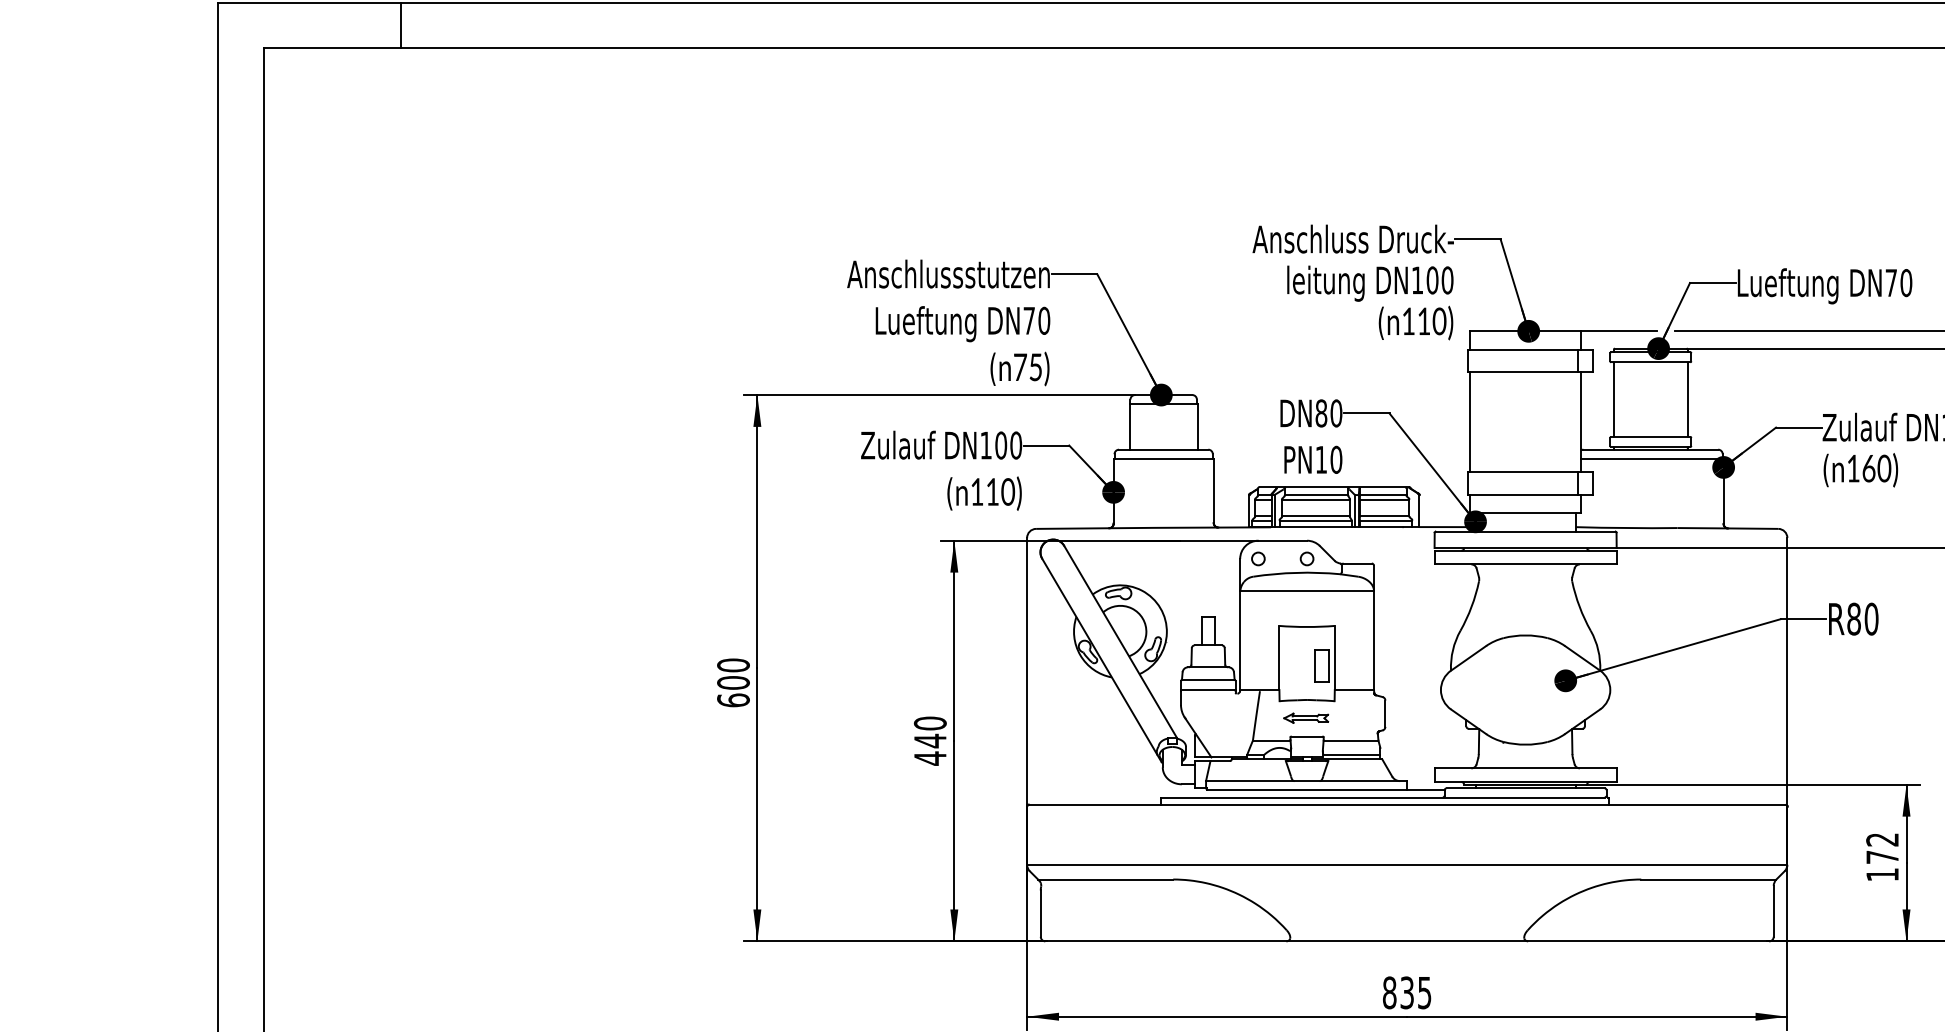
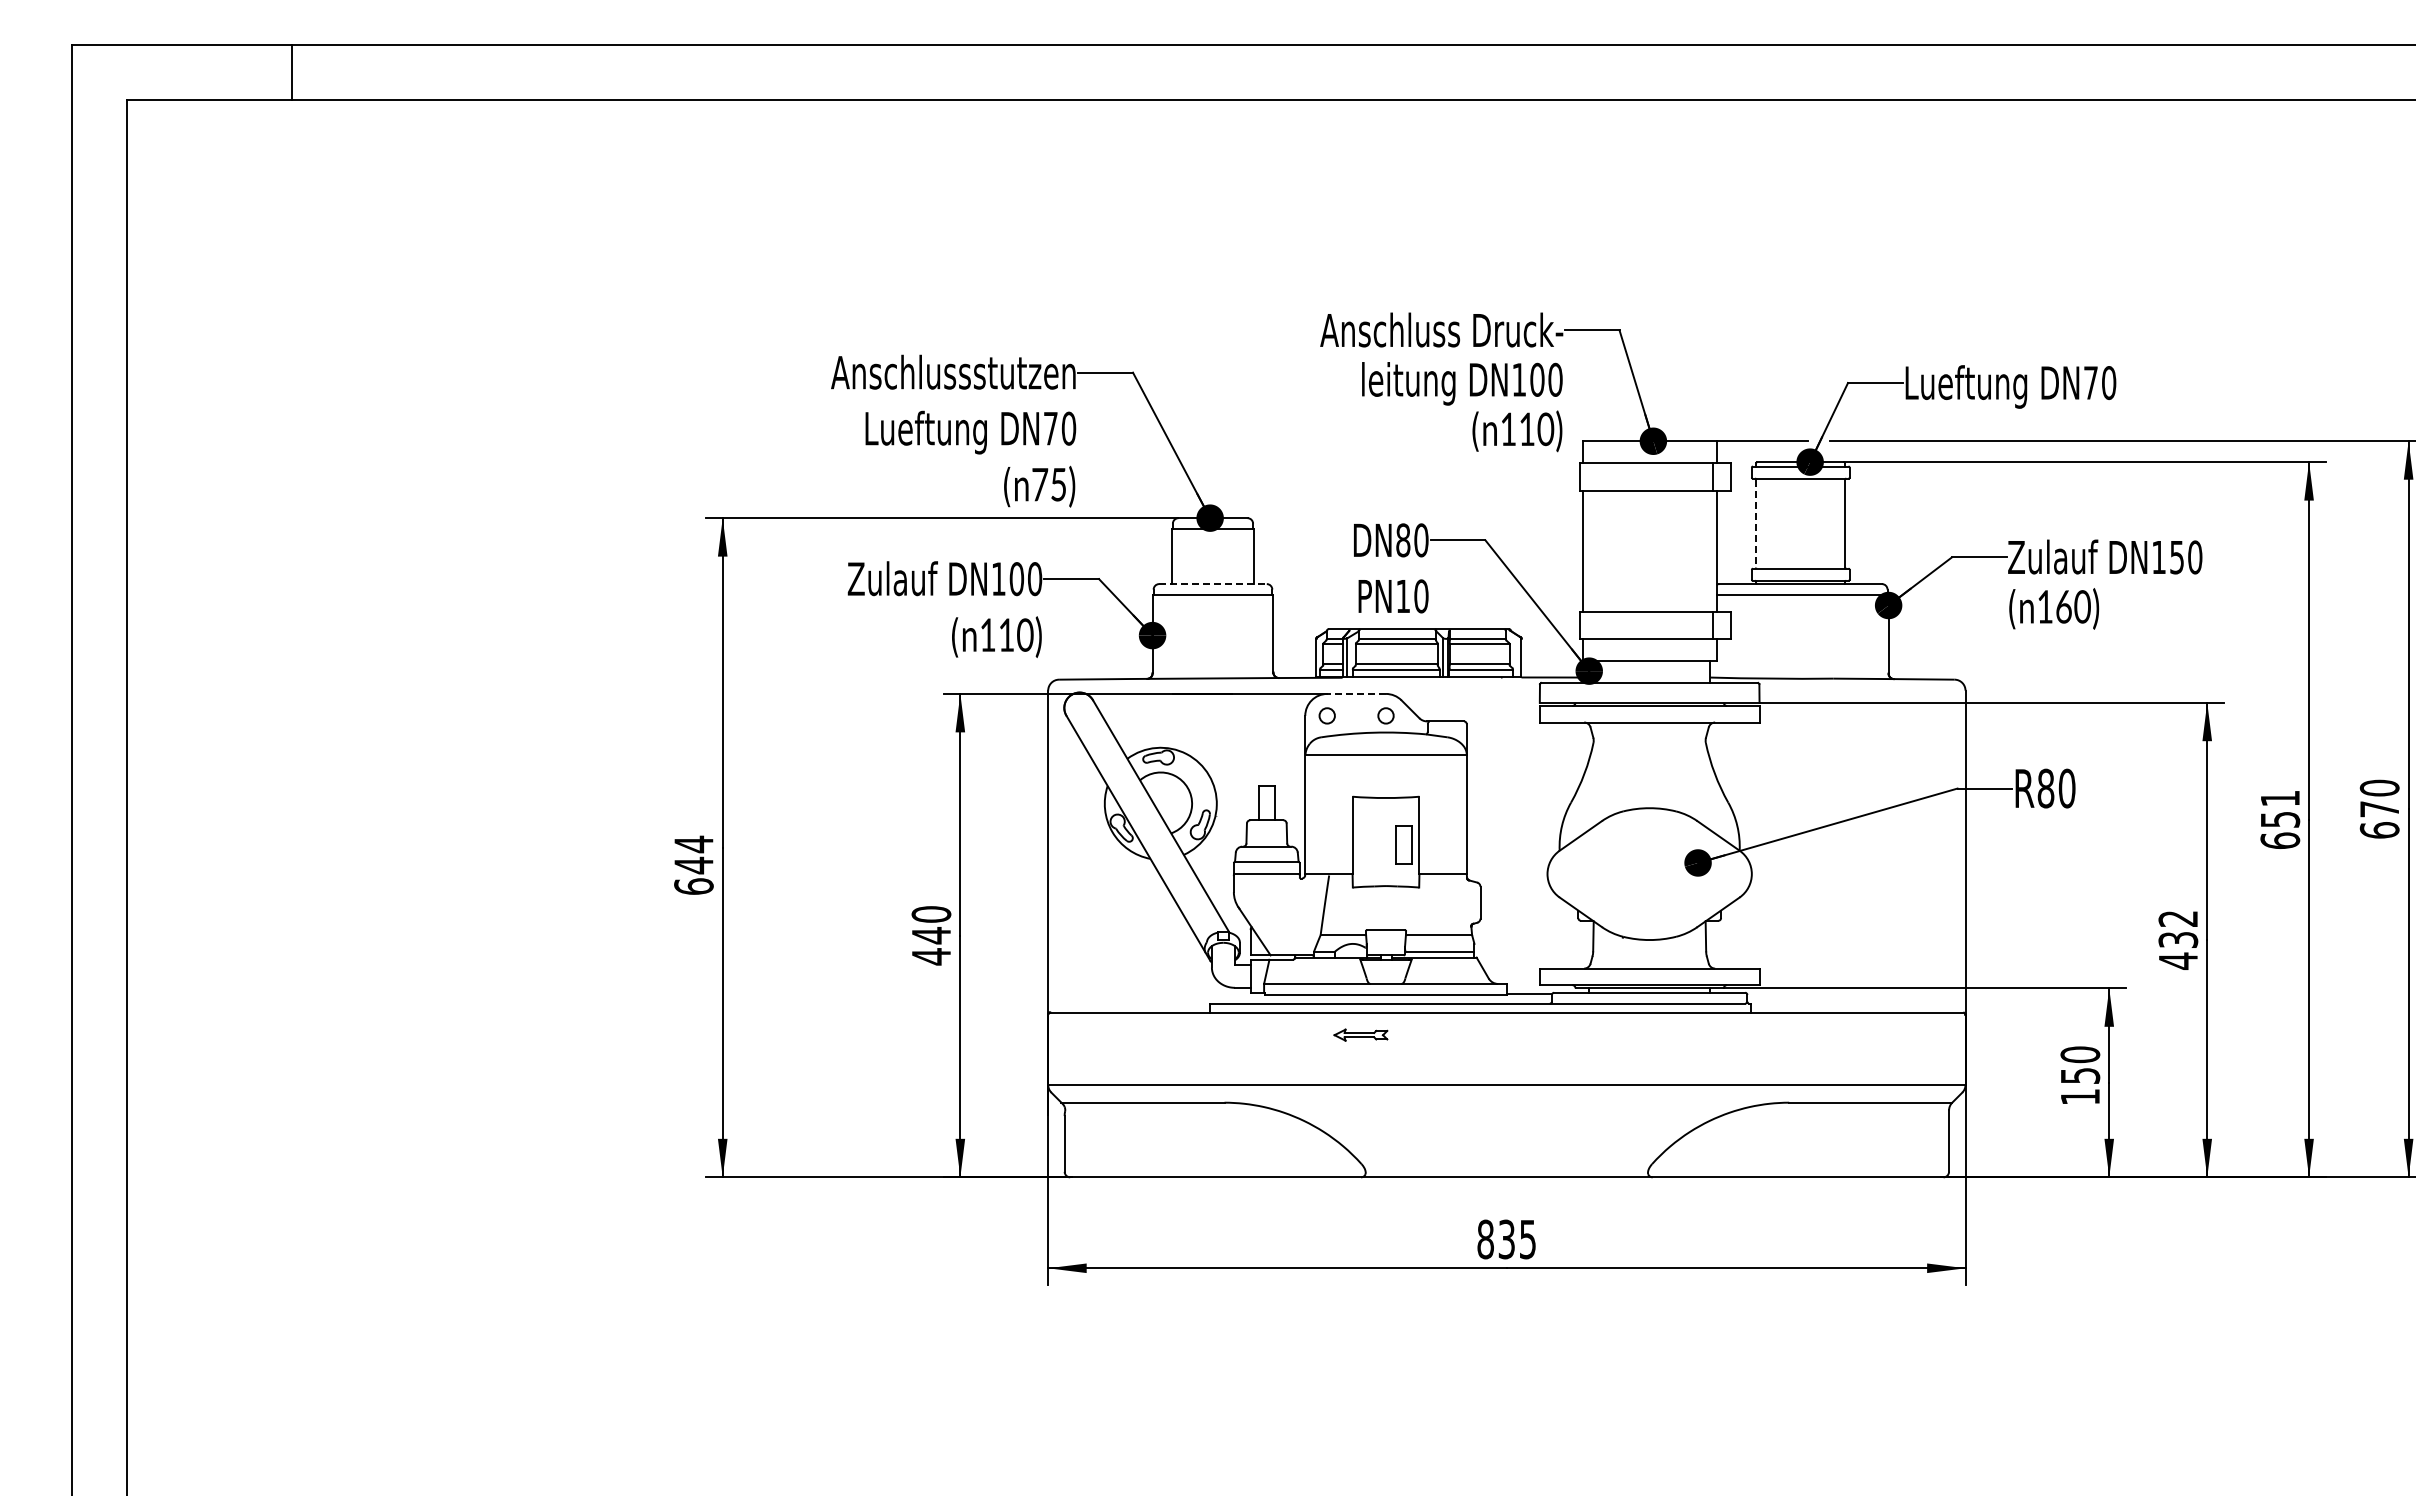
line: (1614, 399) -> (1756, 523), solid -> dashed
line: (1163, 450) -> (1212, 584), solid -> dashed
line: (1282, 540) -> (1356, 693), solid -> dashed
text: (733, 673) -> (693, 854), 600 -> 644
part: (1305, 717) -> (1360, 1034), moved
text: (1882, 847) -> (2080, 1064), 172 -> 150

